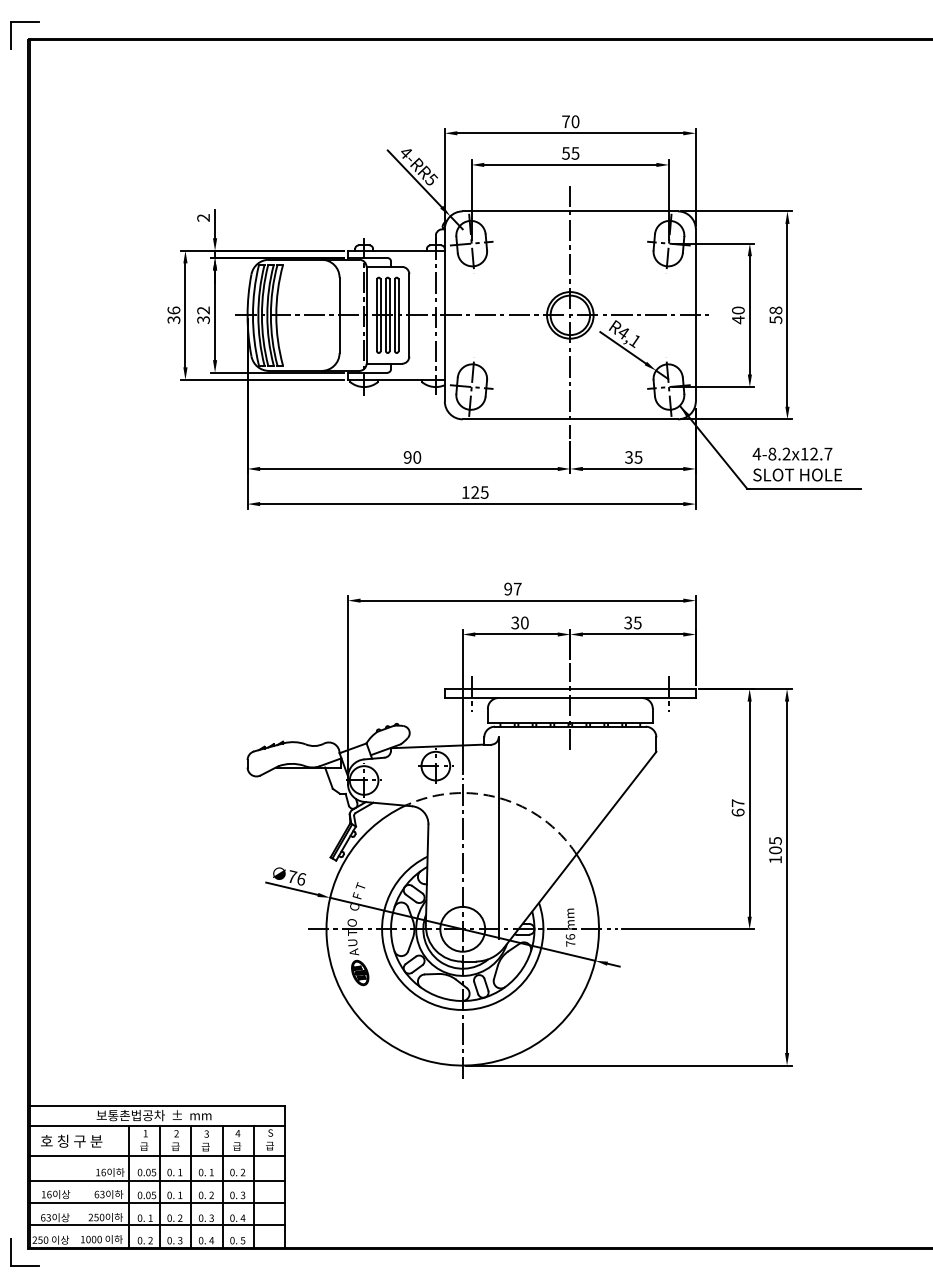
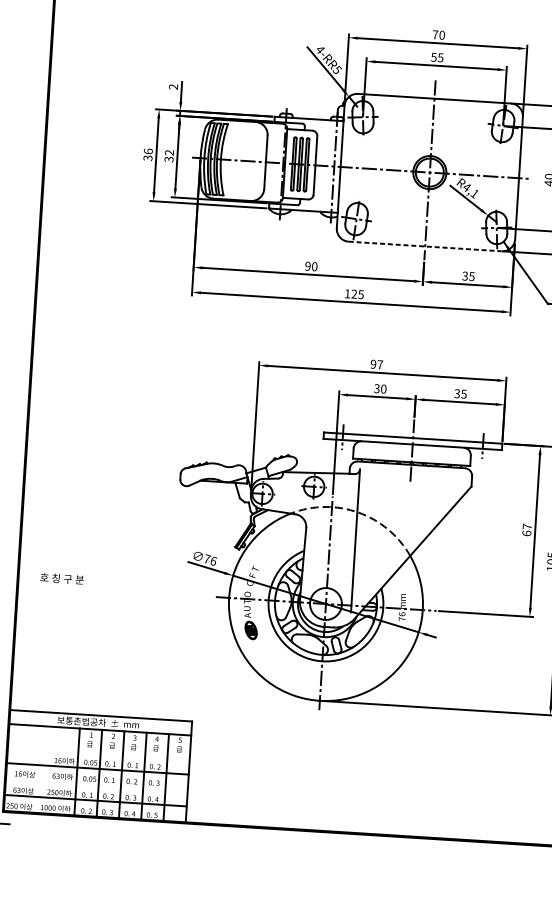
line: (570, 419) -> (425, 246), solid -> dashed
text: (71, 1140) -> (62, 578), moved
line: (157, 1155) -> (98, 751), removed
line: (157, 1202) -> (96, 784), removed

